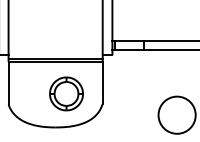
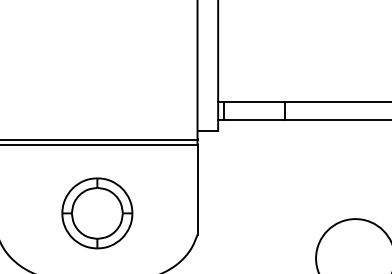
part: (66, 93) -> (97, 212), moved

